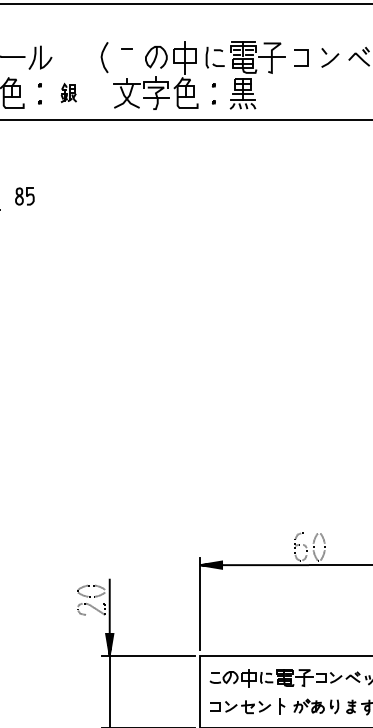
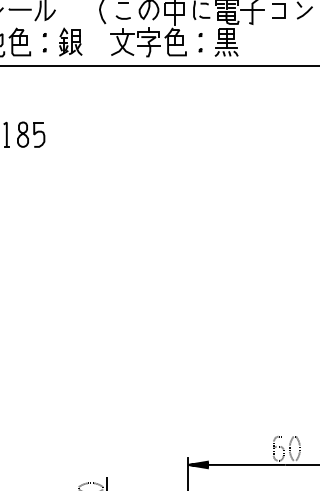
line: (127, 66) -> (123, 18), added
part: (68, 92) -> (70, 41), size x1.67
part: (24, 196) -> (30, 134), size x1.67

